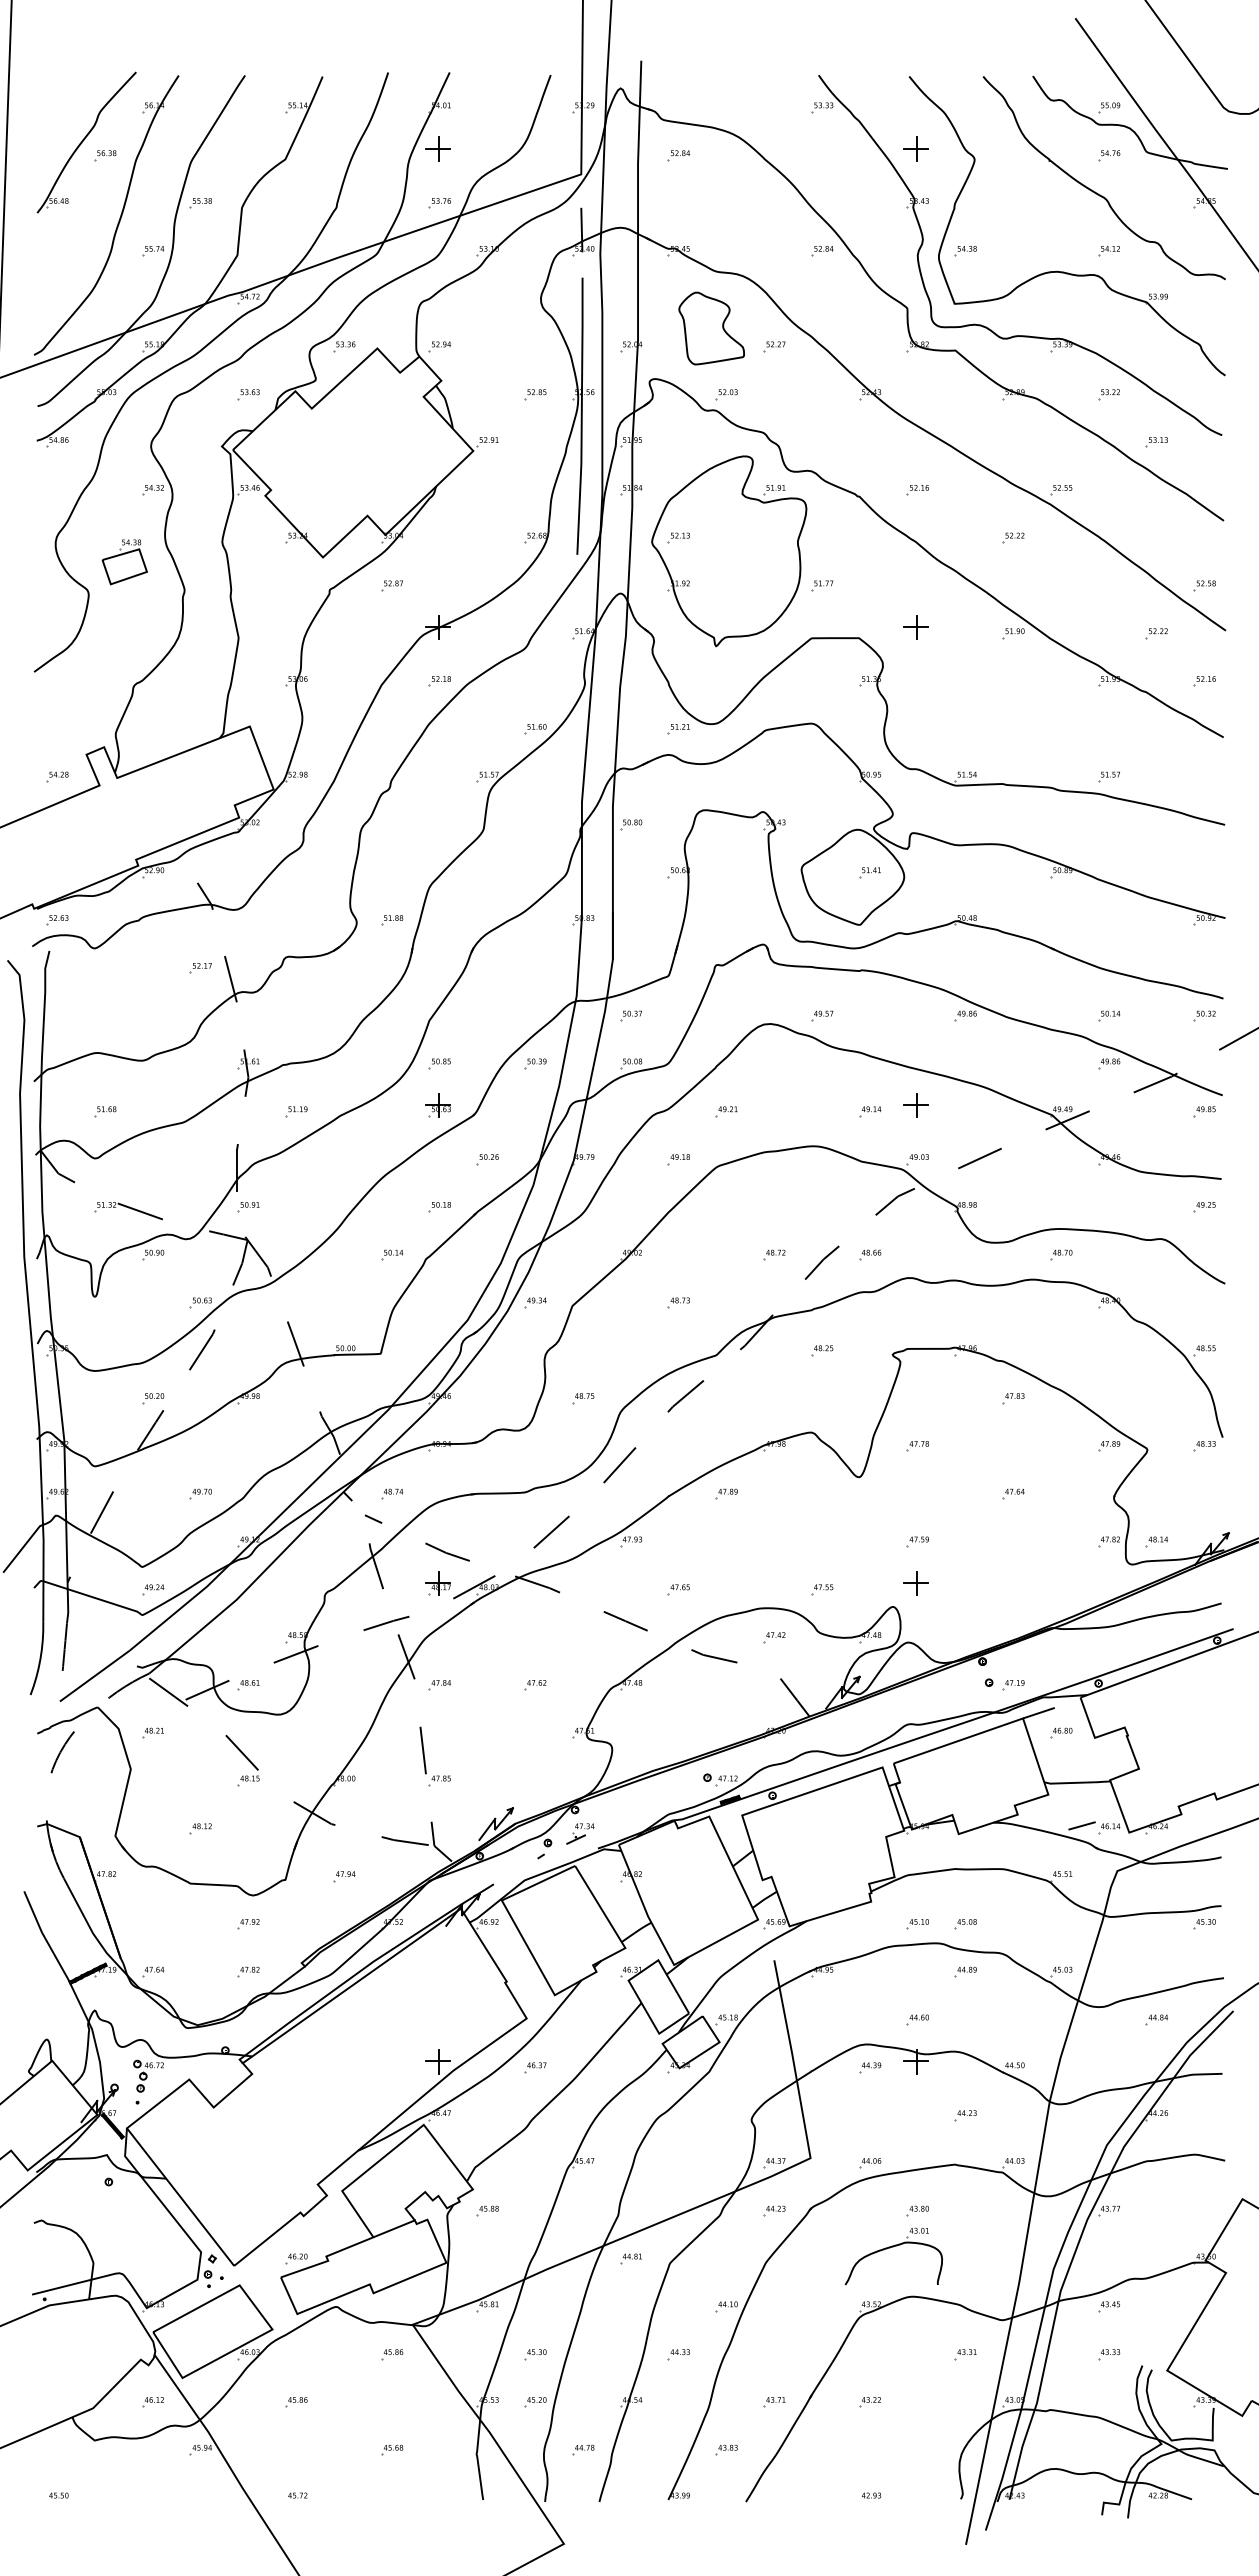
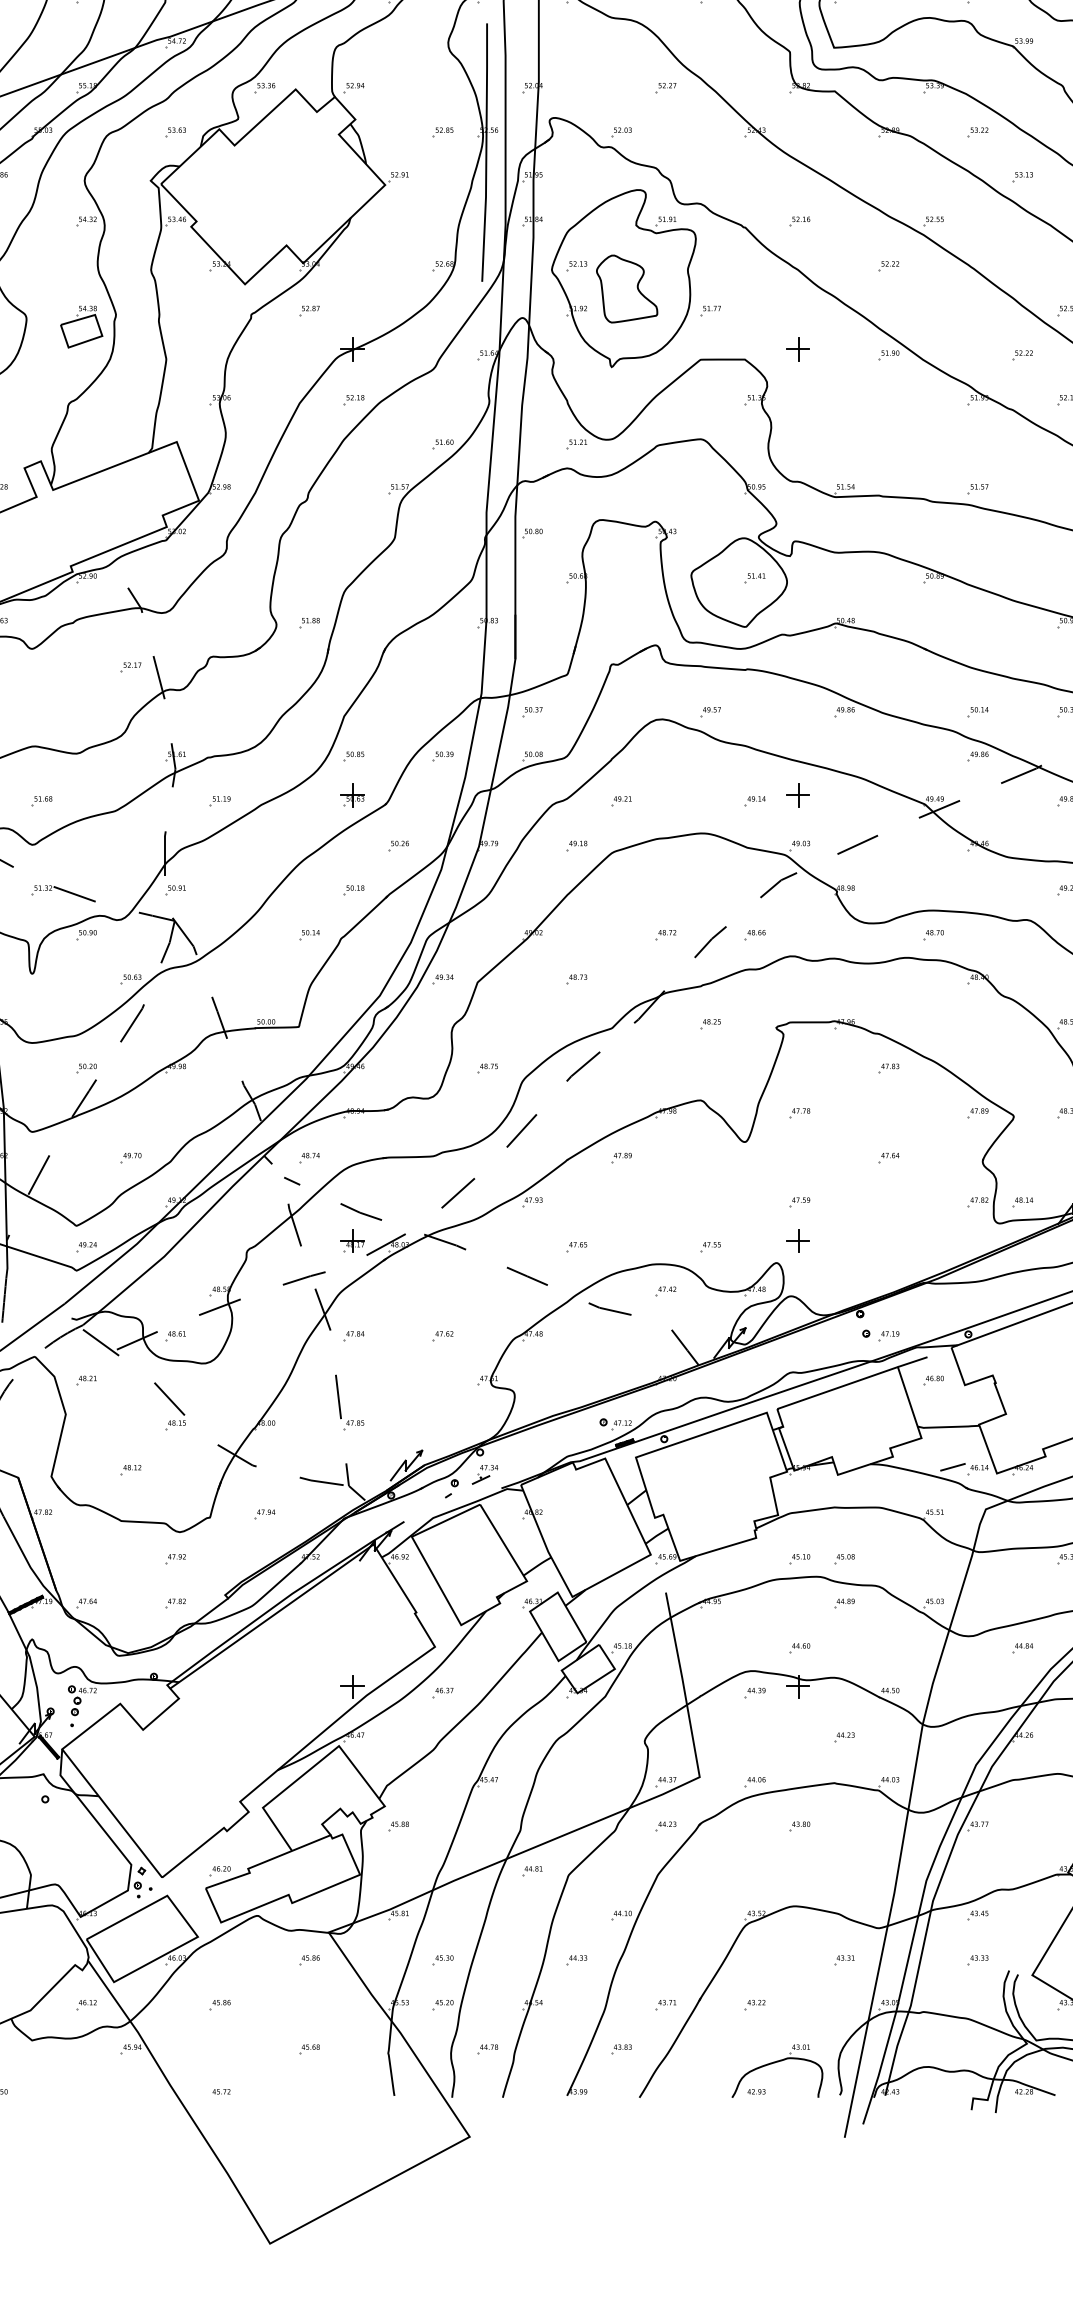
part: (711, 328) -> (626, 289), moved
part: (124, 562) -> (81, 327), moved
part: (890, 2248) -> (774, 2063), moved

